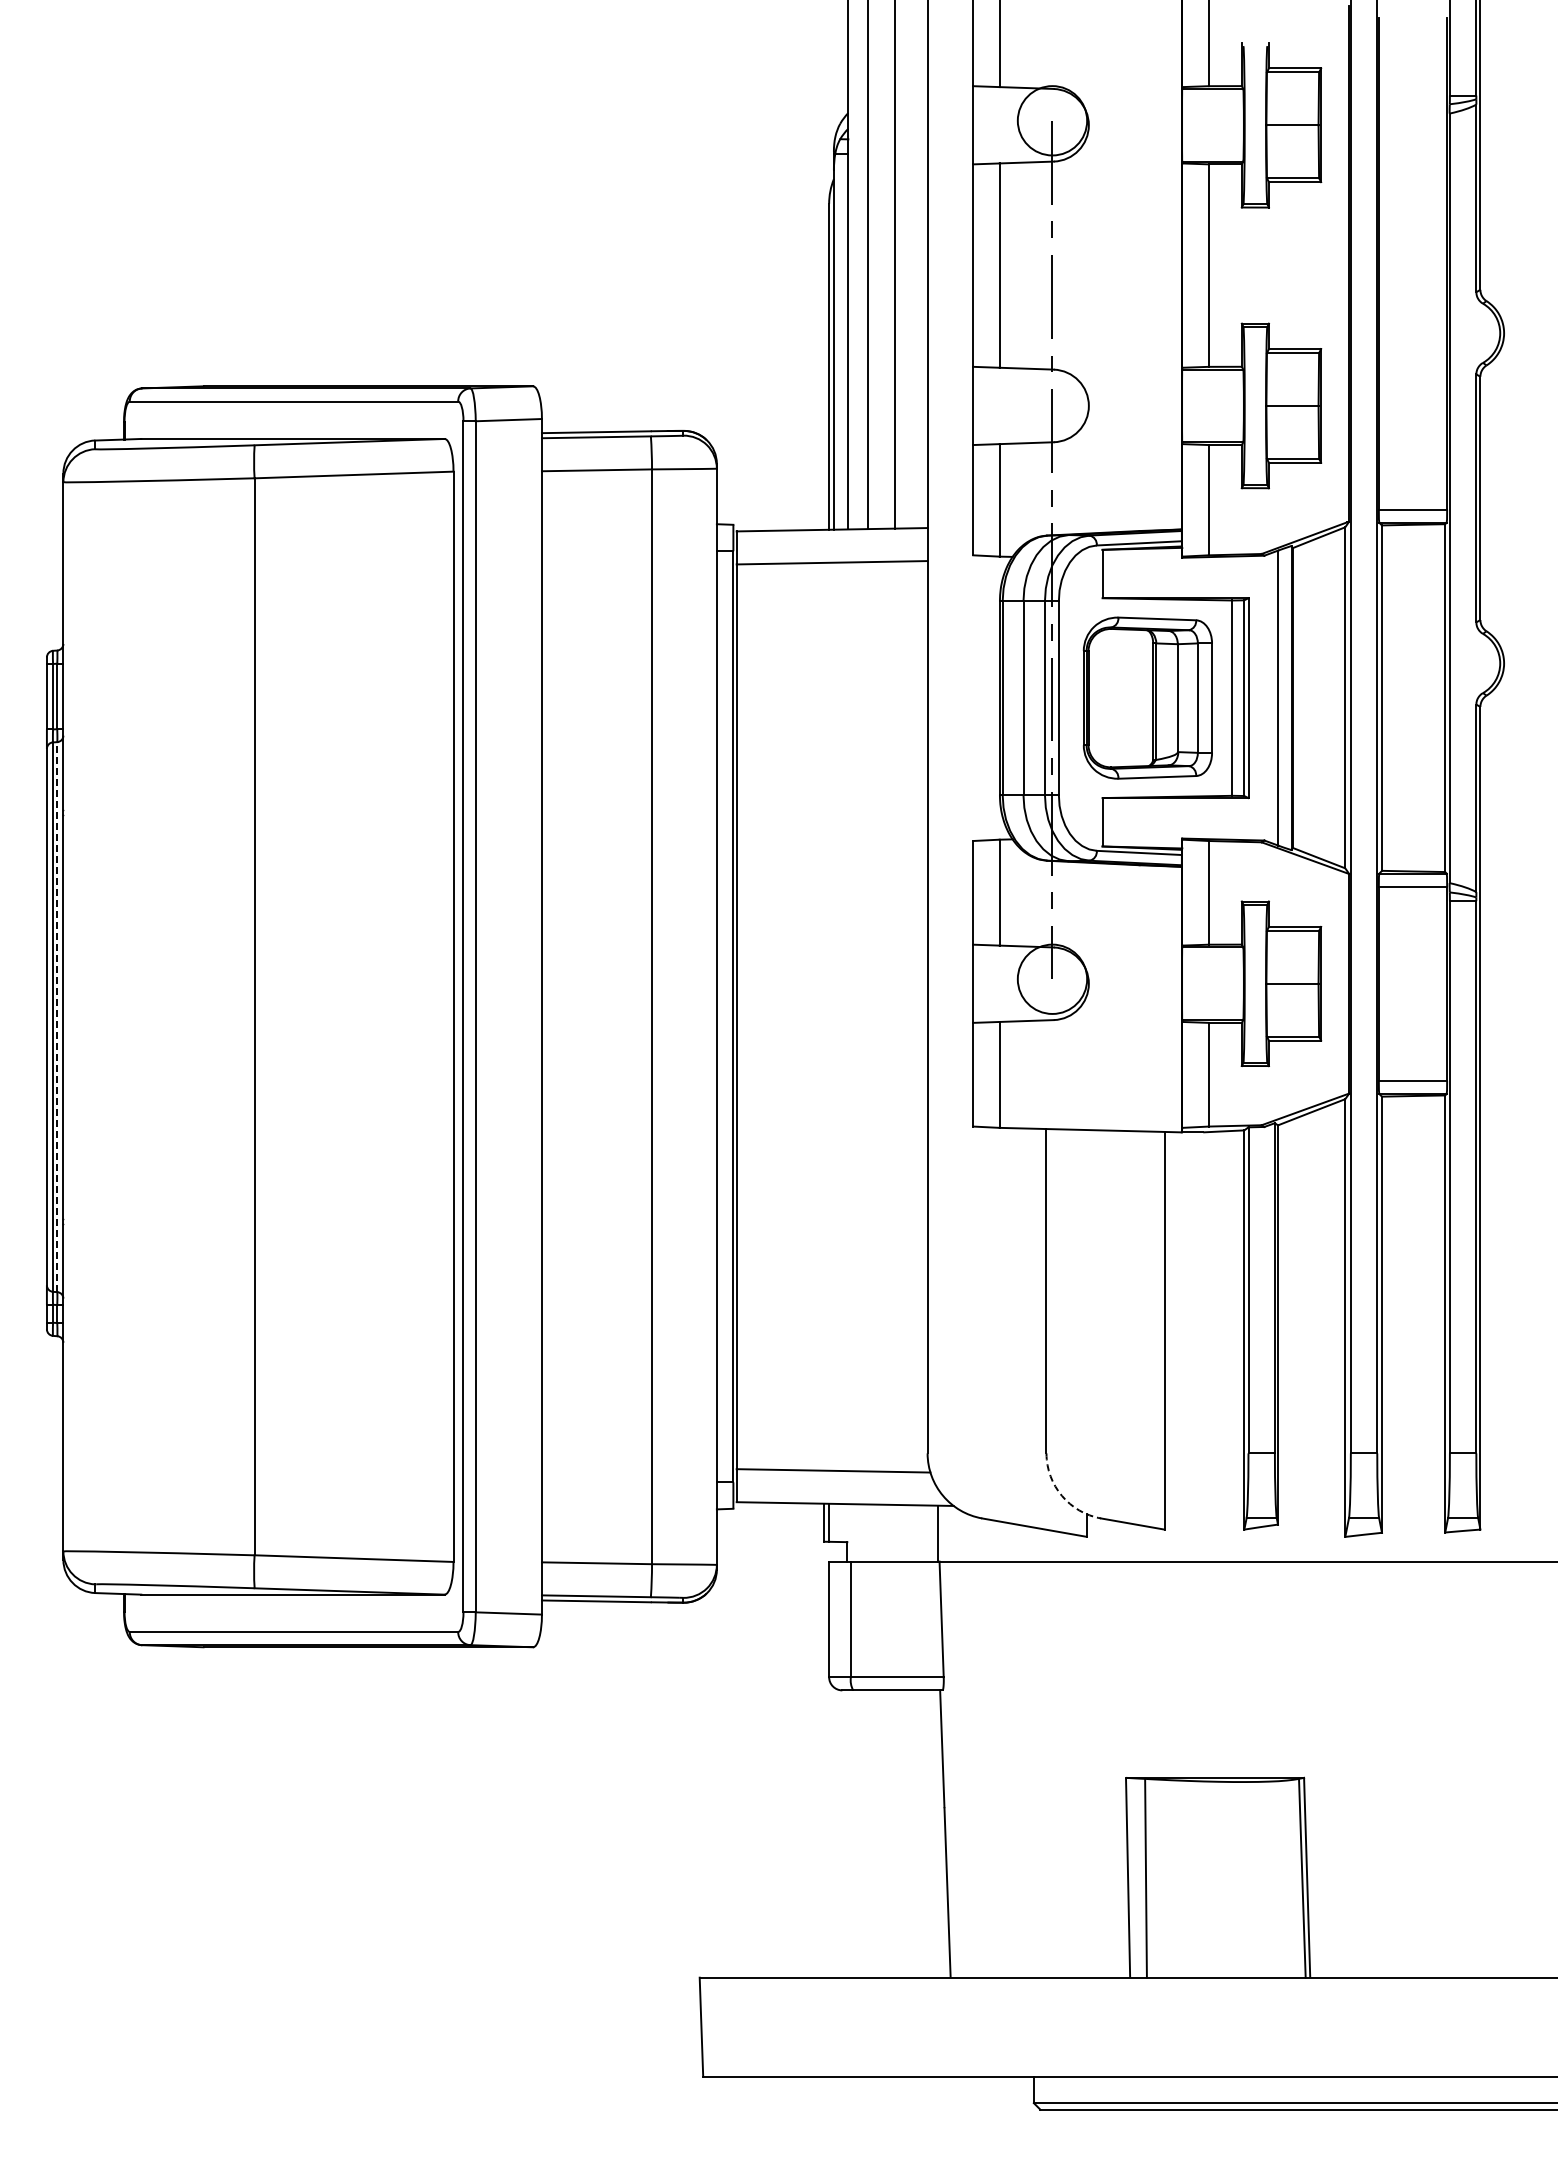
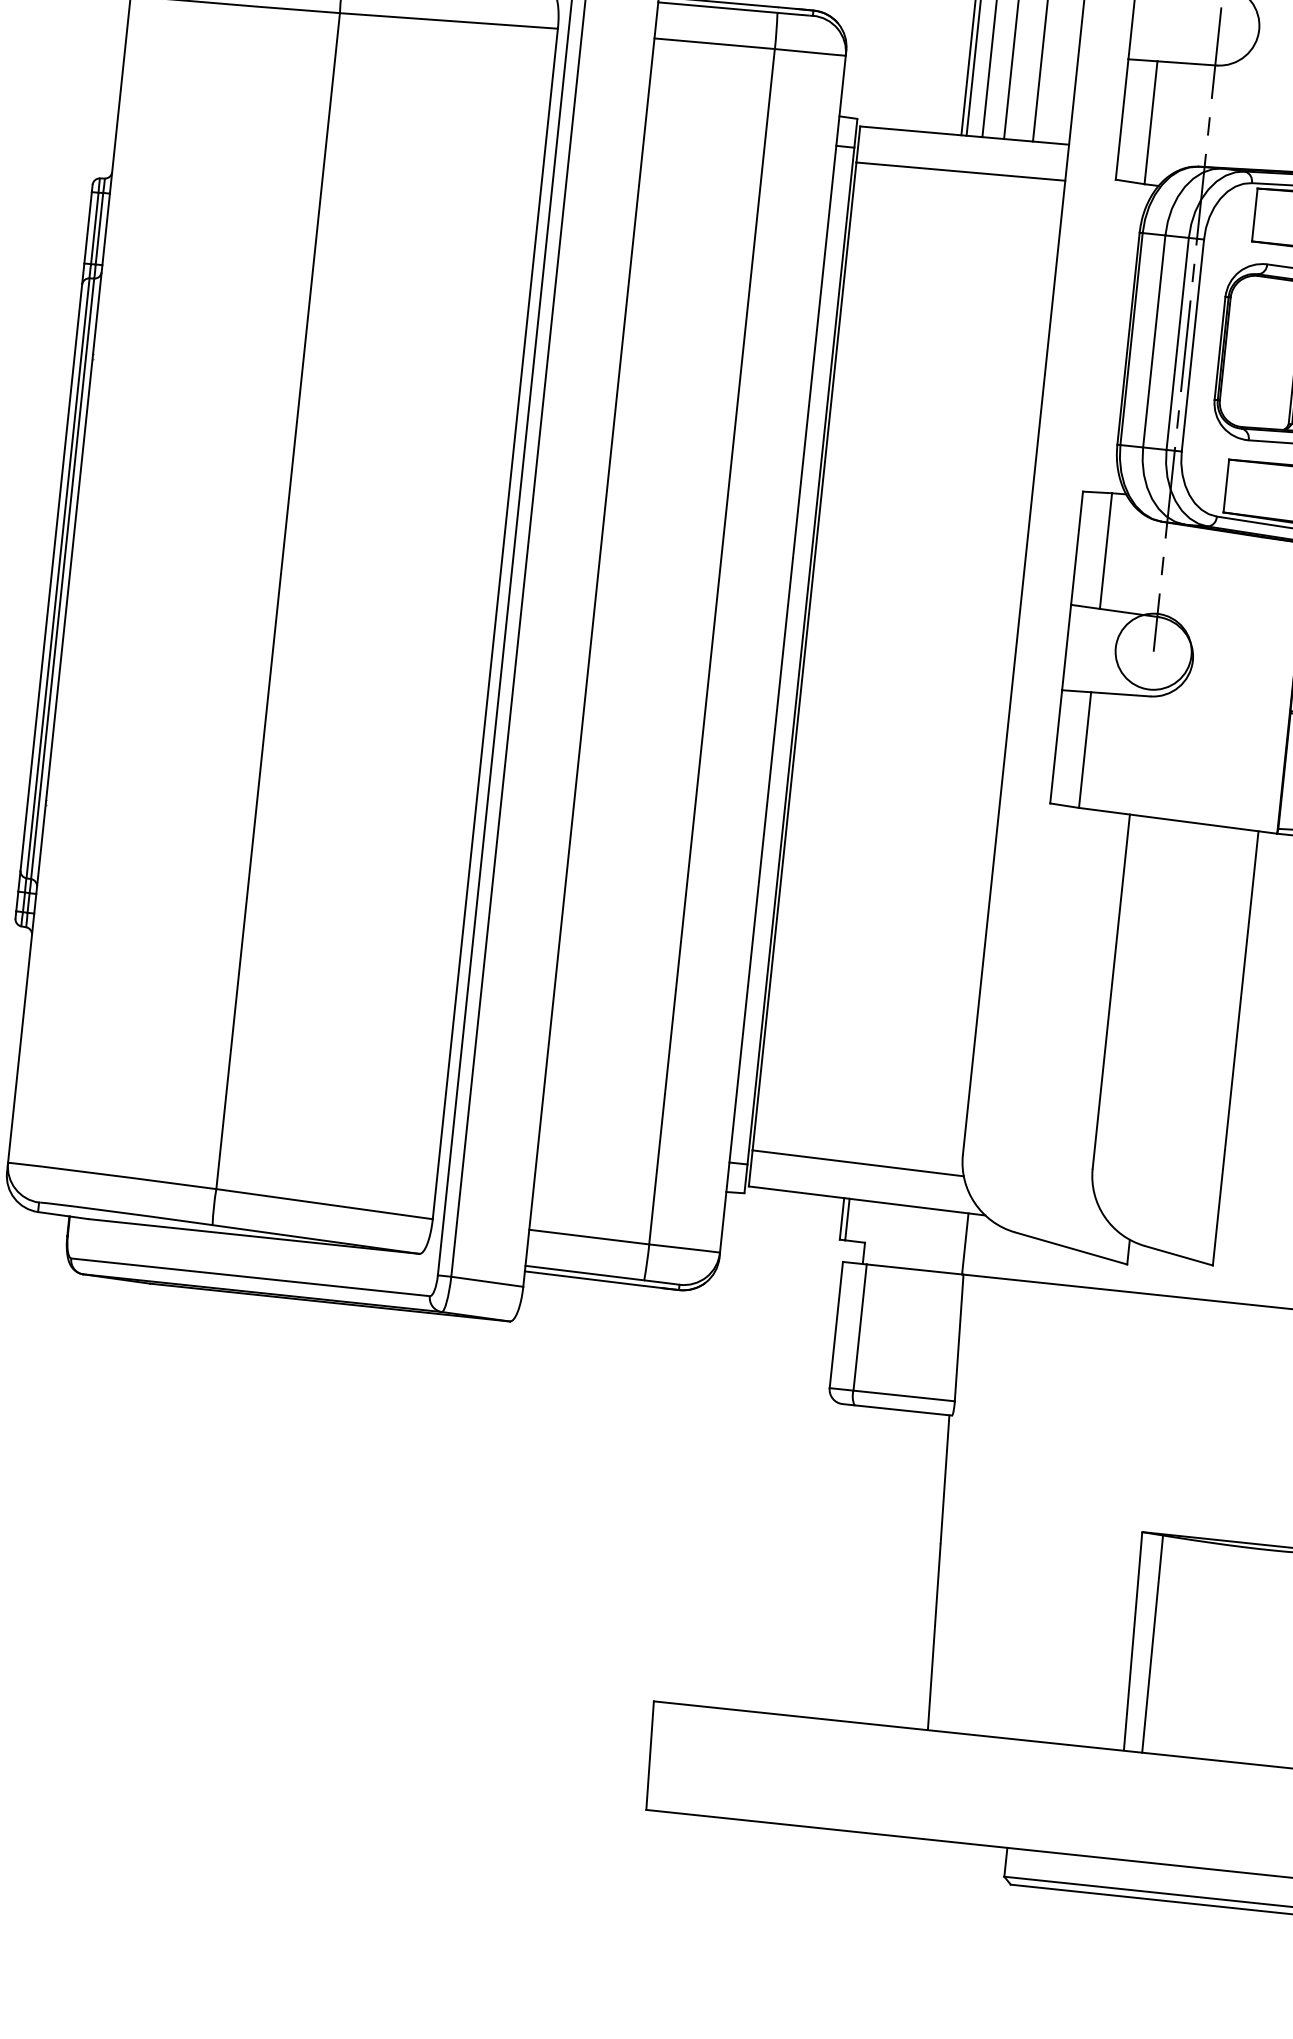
line: (57, 1017) -> (62, 579), dashed -> solid
arc: (1061, 1495) -> (1104, 1216), dashed -> solid

